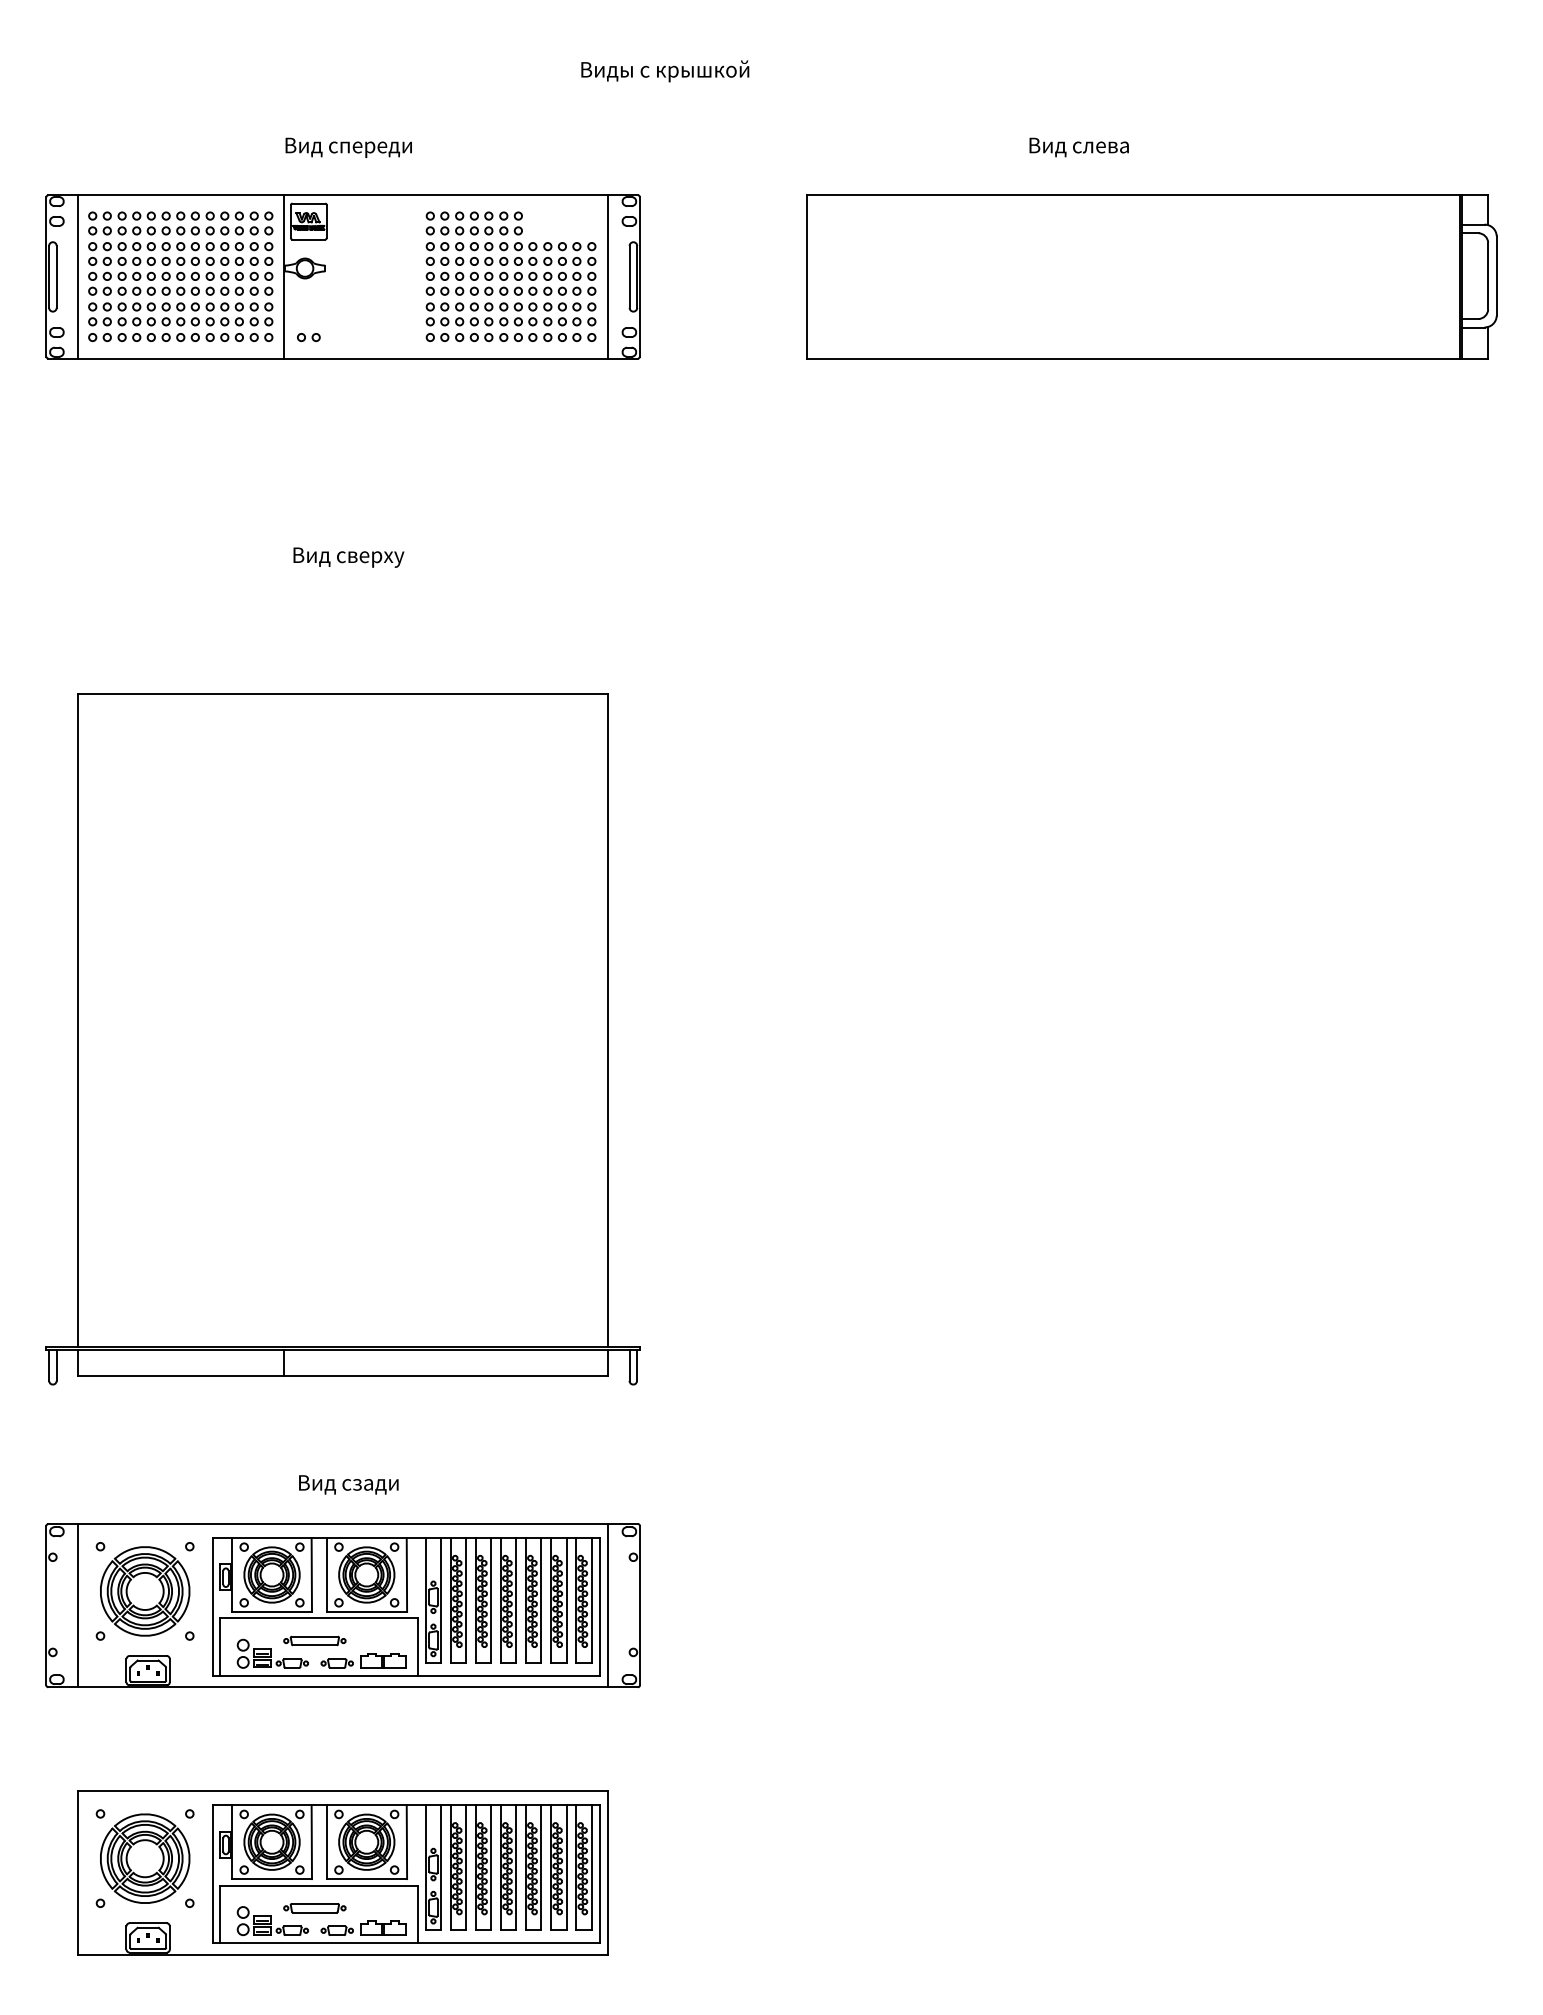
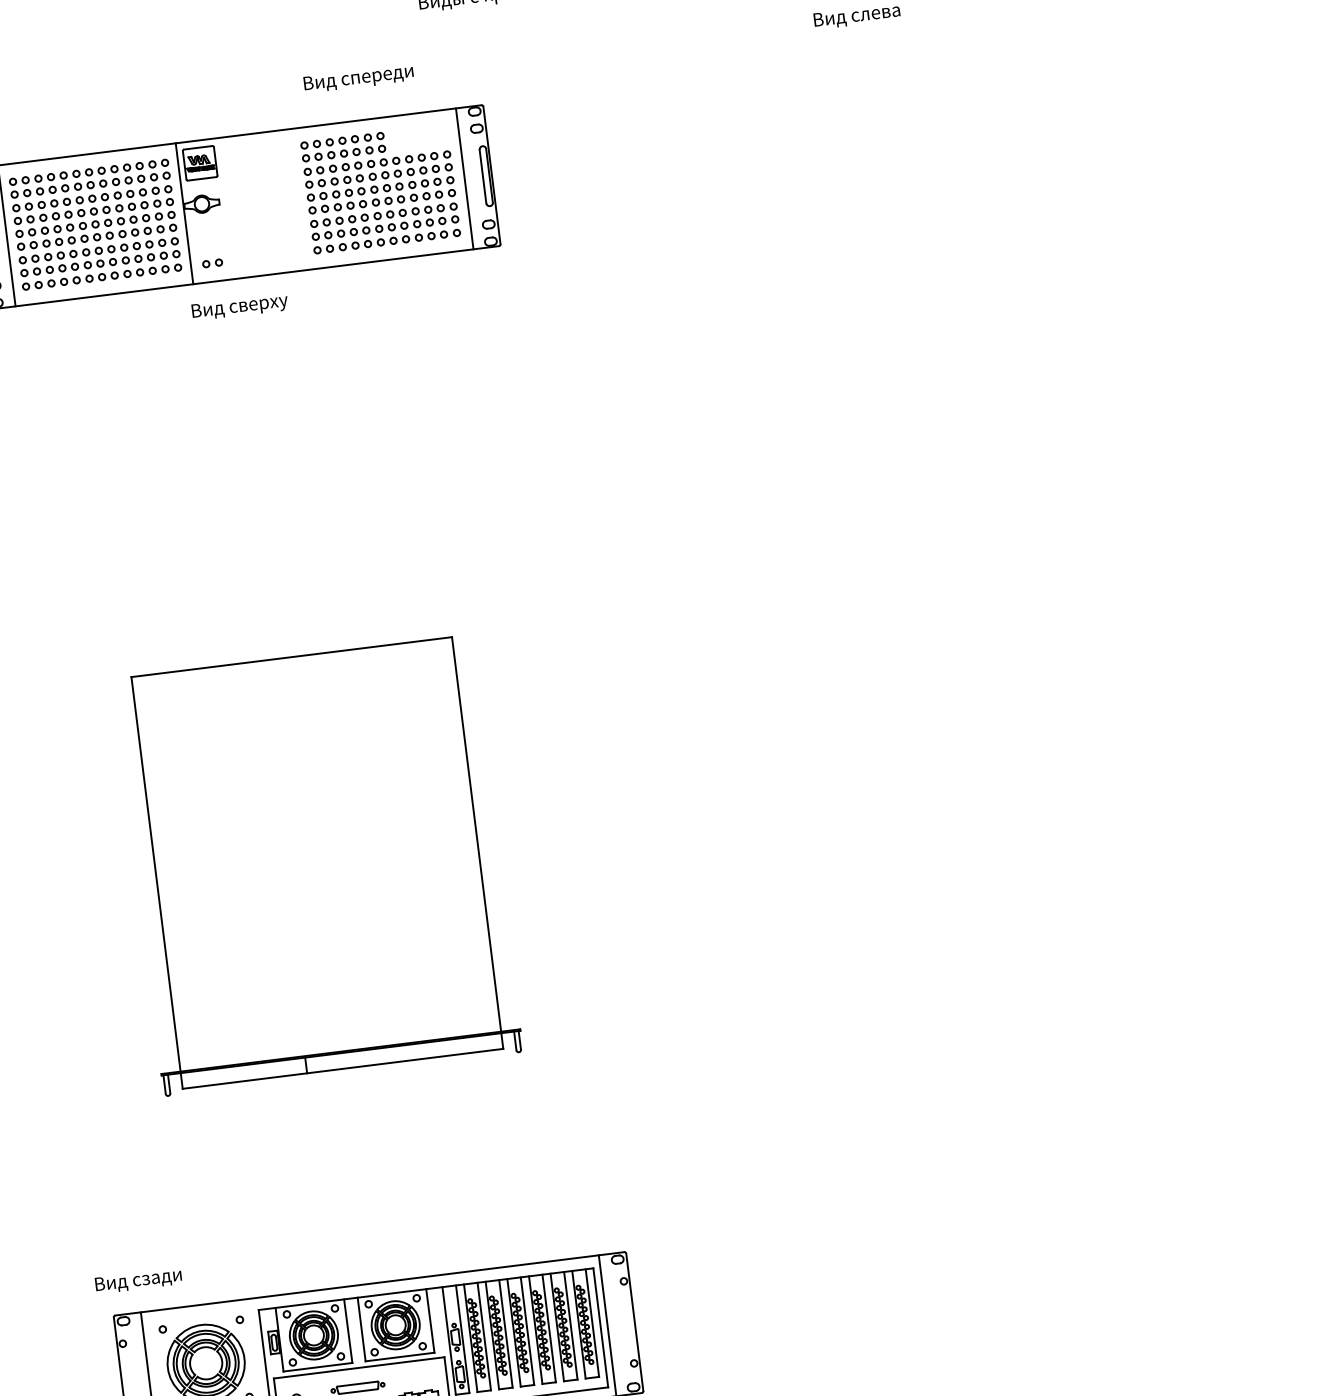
text: (348, 147) -> (358, 78), moved
part: (1151, 276) -> (933, 120), removed
text: (348, 557) -> (239, 307), moved
part: (342, 1039) -> (317, 865), size x0.7
text: (348, 1484) -> (138, 1280), moved

